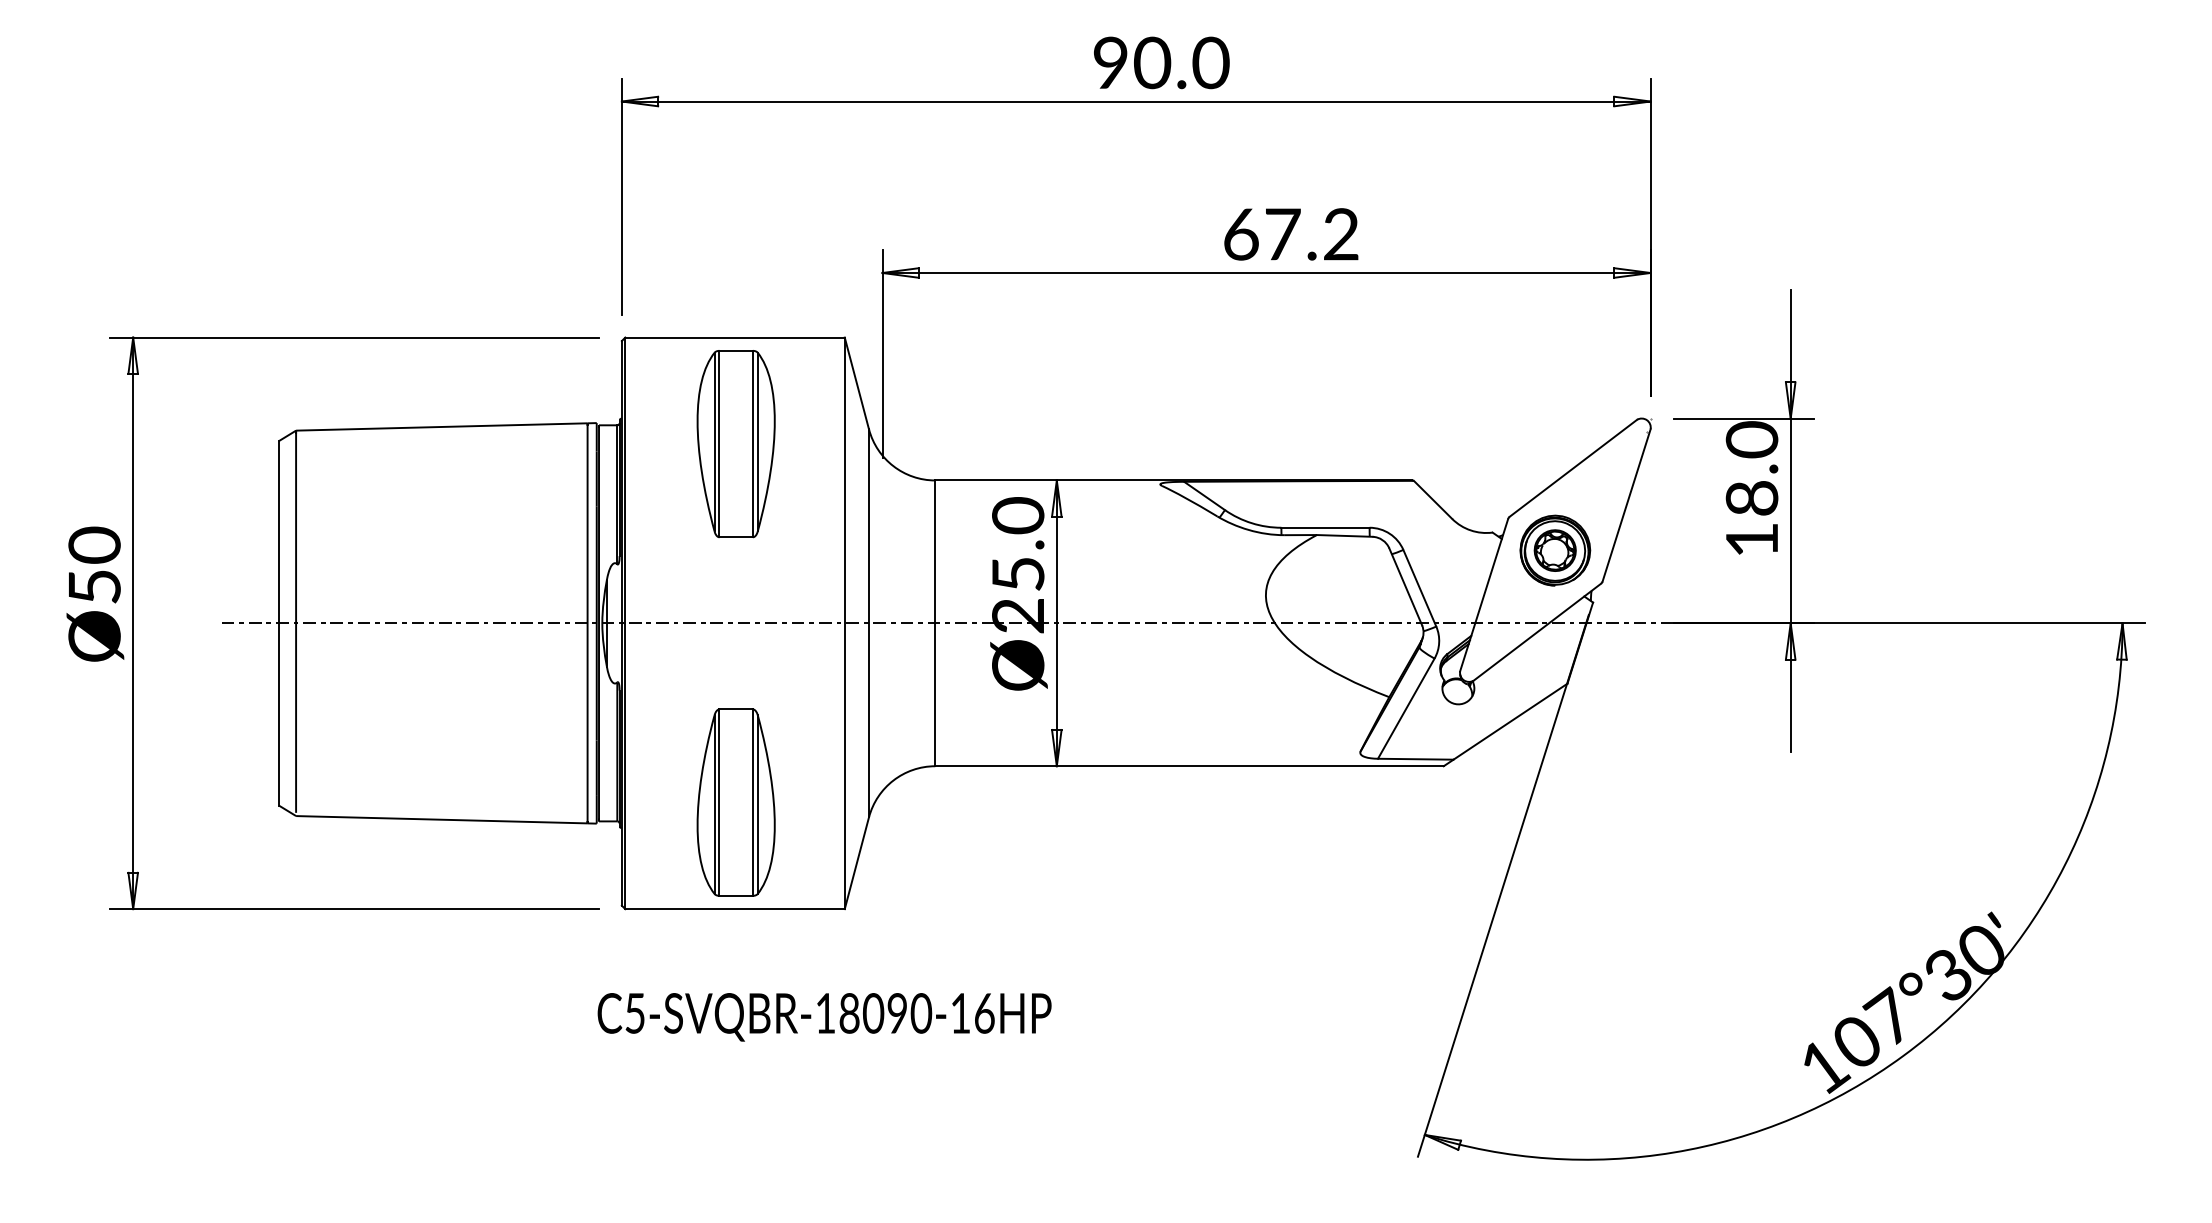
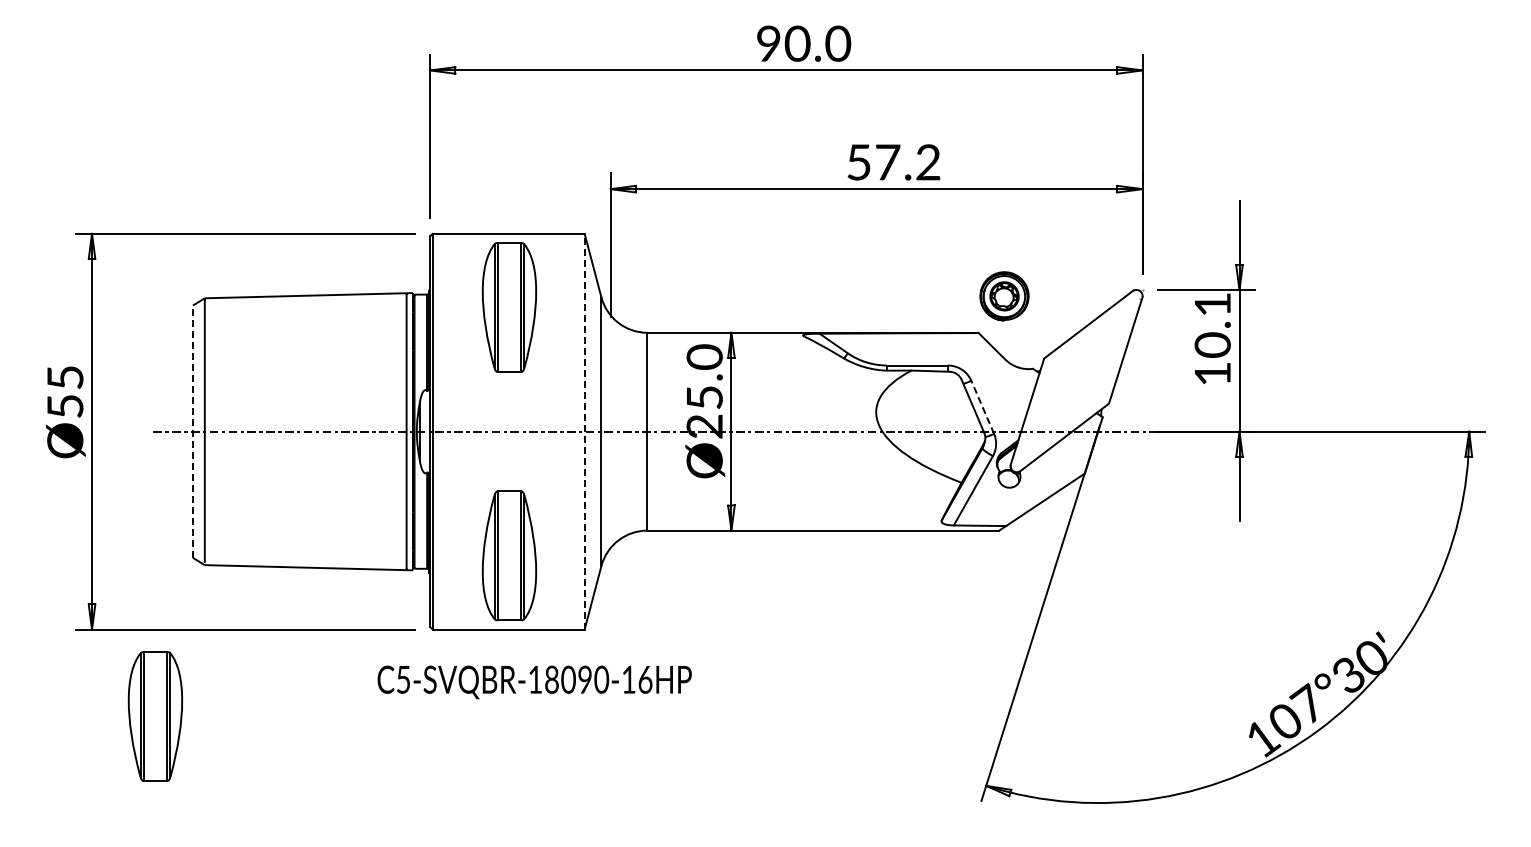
text: (1241, 234) -> (859, 162), 67.2 -> 57.2
text: (1751, 468) -> (1212, 324), 18.0 -> 10.1
text: (94, 545) -> (65, 377), Ø50 -> Ø55
part: (1555, 550) -> (1004, 296), moved
line: (1419, 588) -> (982, 407), solid -> dashed
line: (278, 623) -> (192, 431), solid -> dashed
line: (844, 623) -> (584, 431), solid -> dashed
text: (824, 1017) -> (534, 682), moved
part: (224, 1034) -> (155, 716), added

